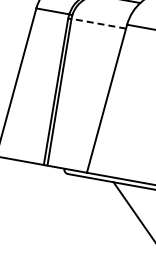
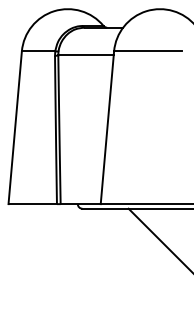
line: (99, 23) -> (86, 55), dashed -> solid

